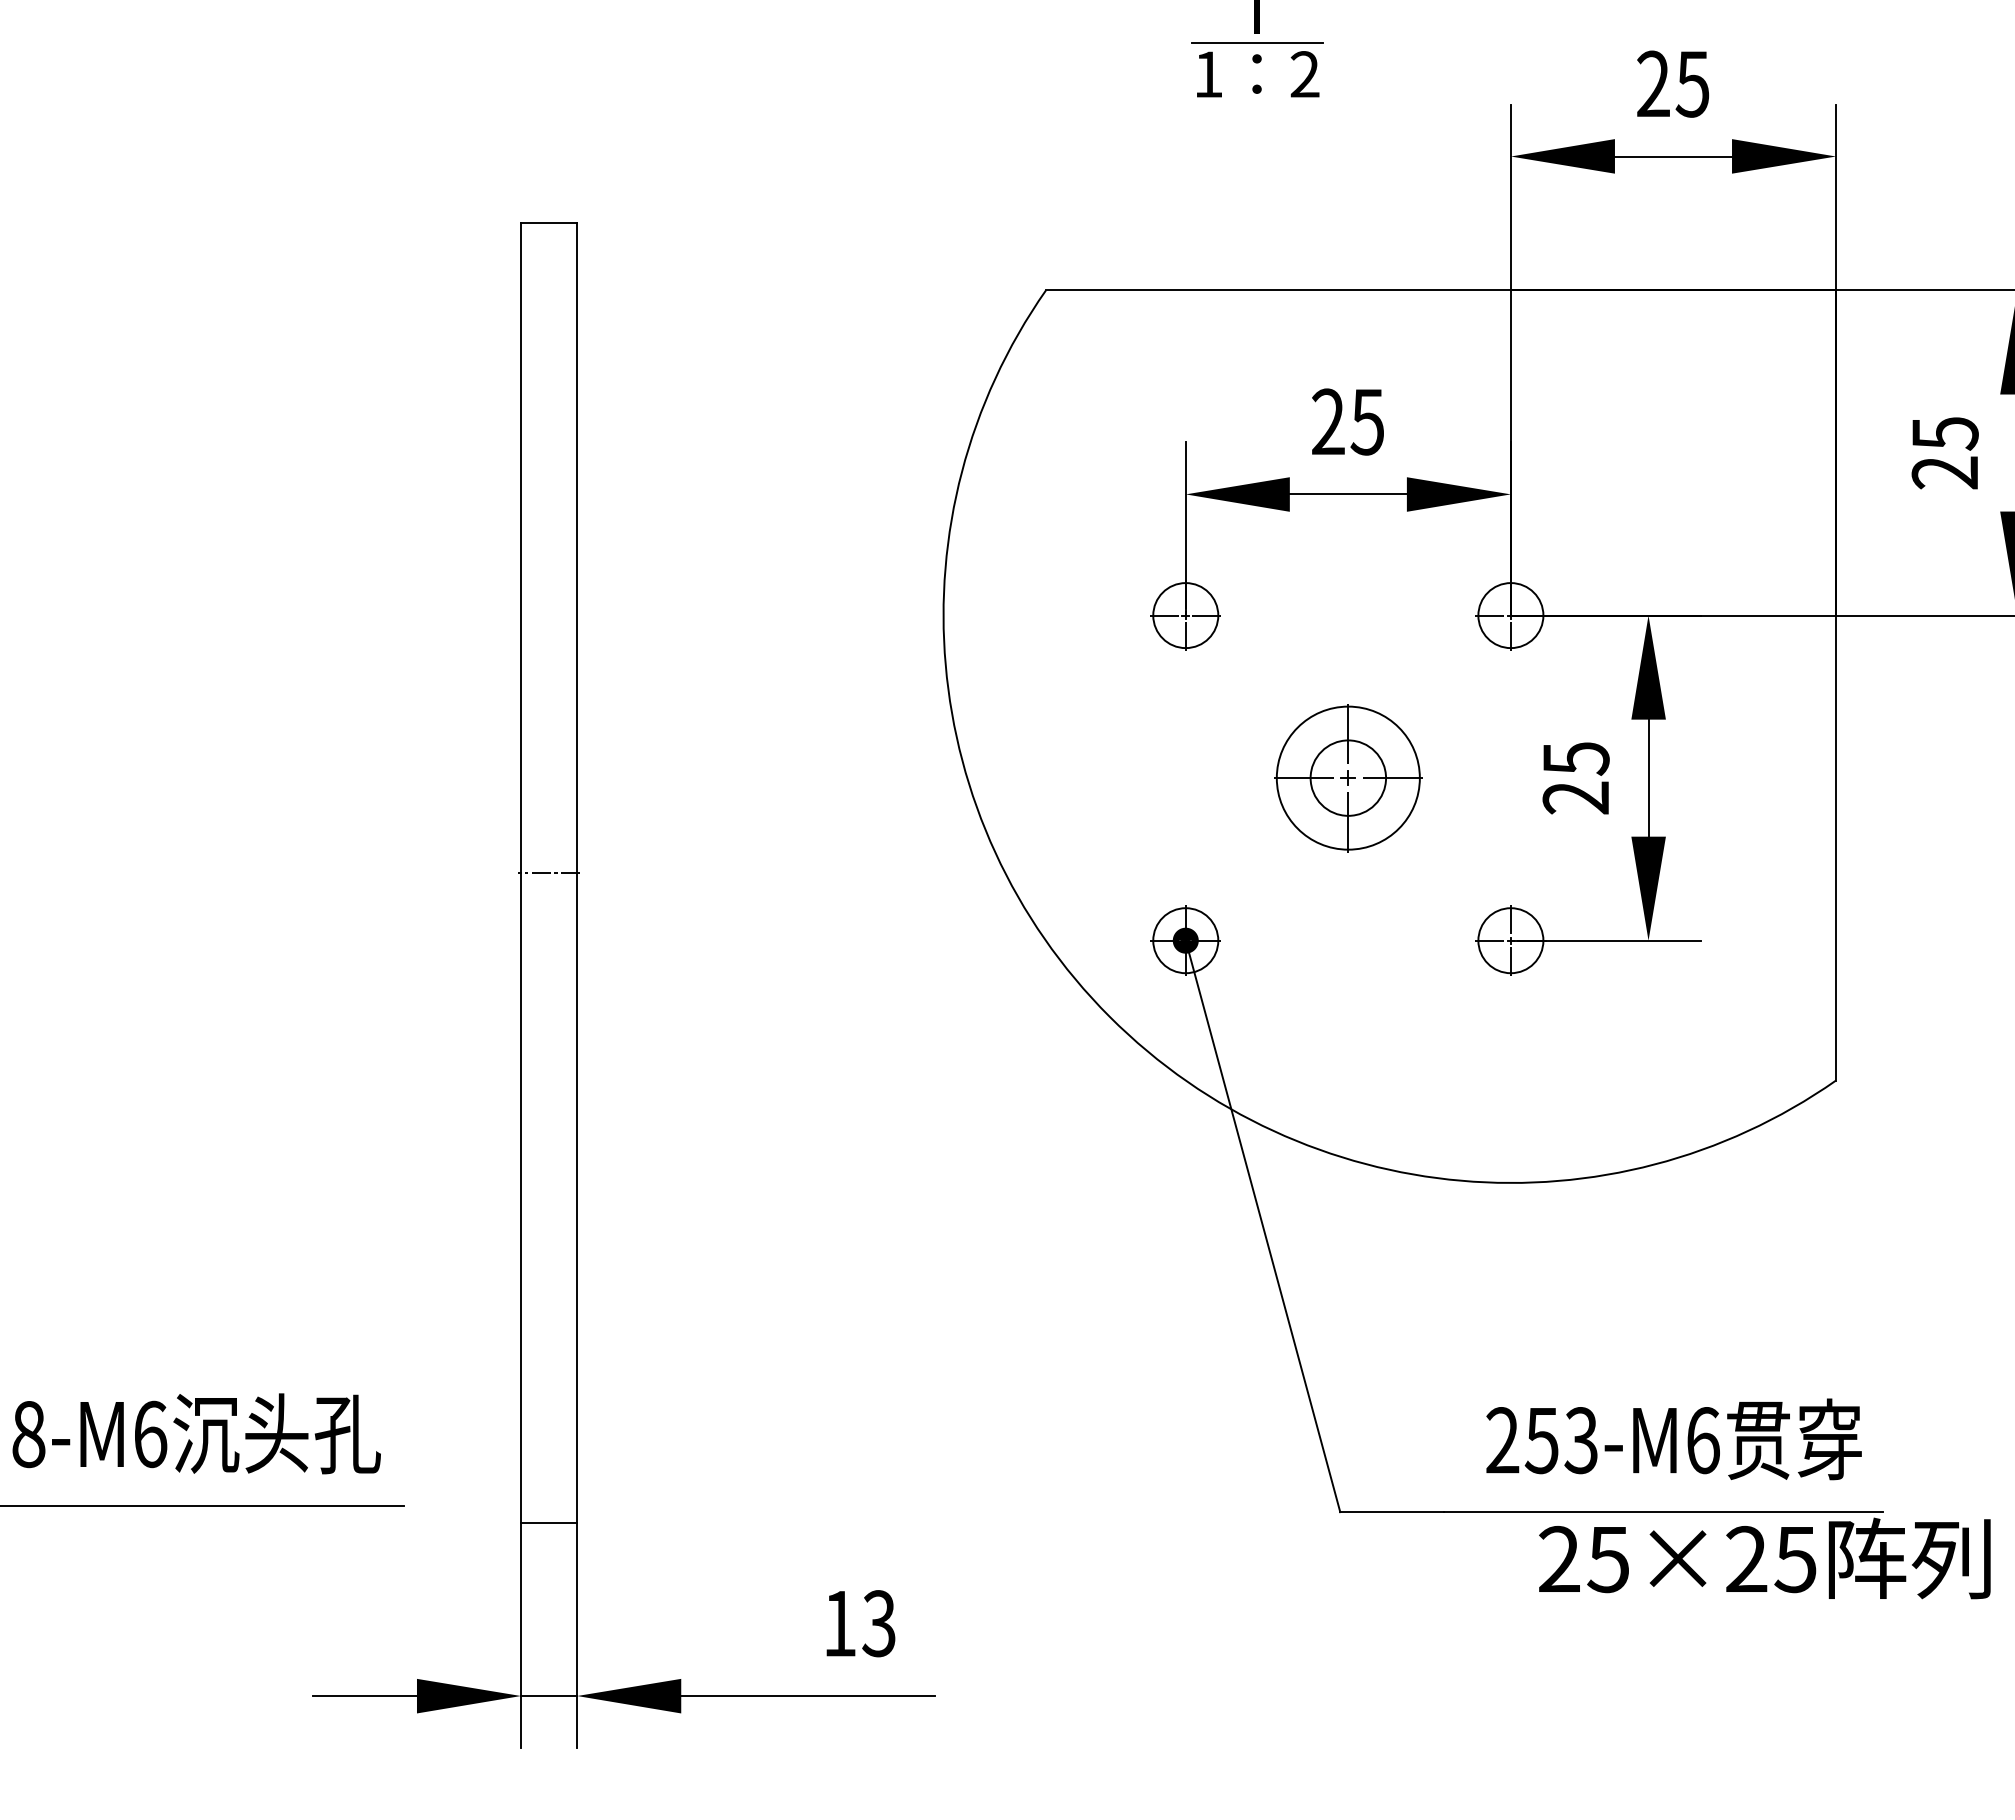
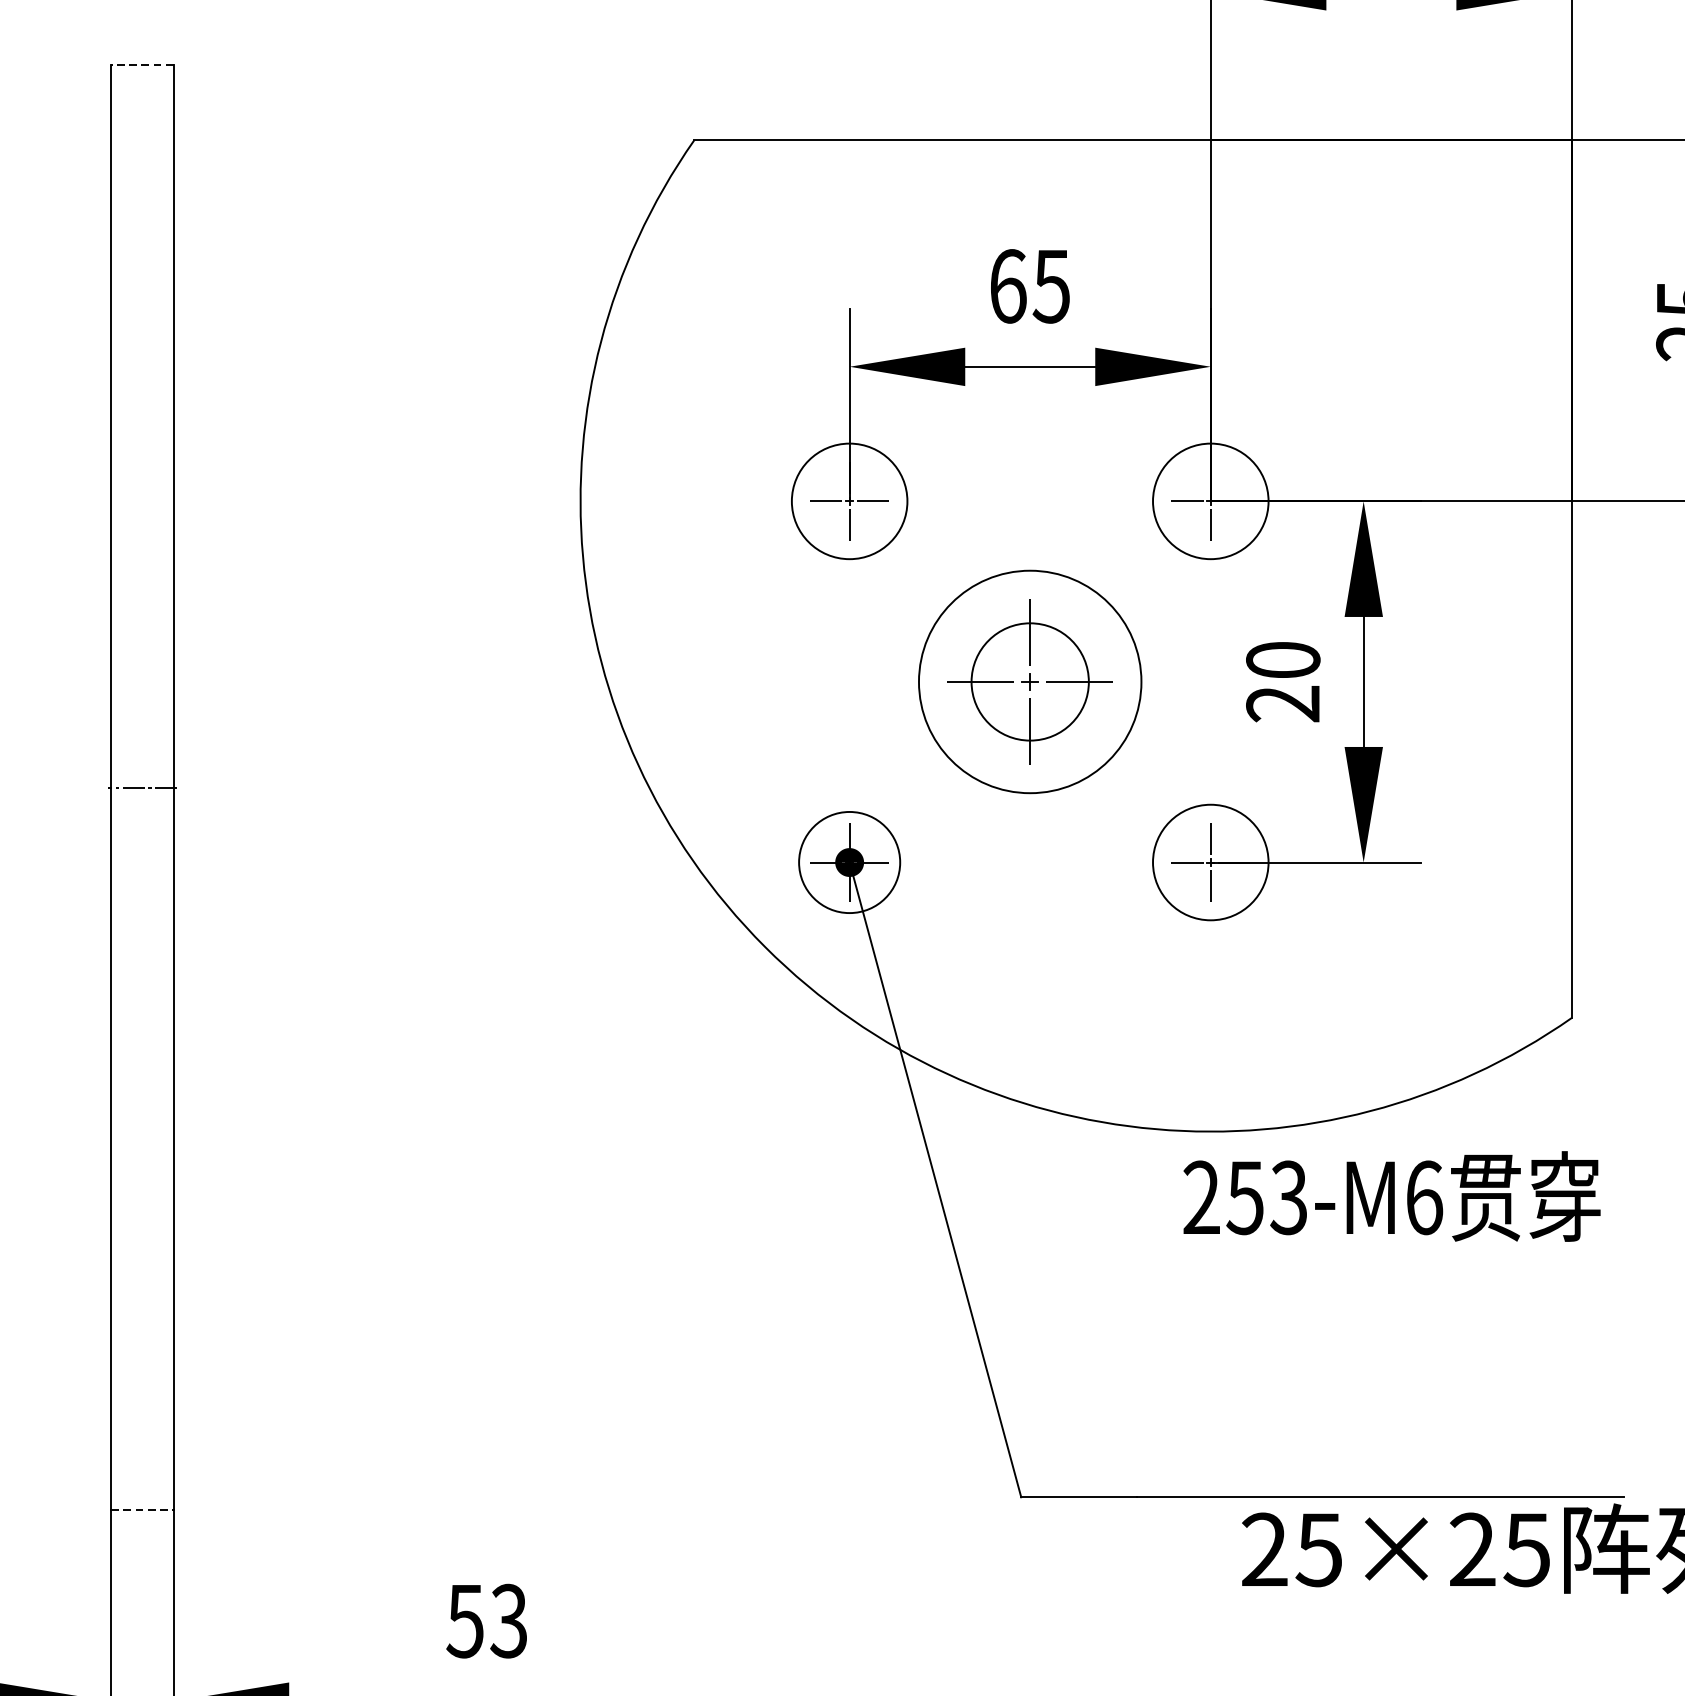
line: (548, 223) -> (141, 65), solid -> dashed
text: (1328, 421) -> (1008, 285), 25 -> 65
circle: (1185, 615) -> (849, 501), size x1.6
circle: (1510, 615) -> (1210, 501), size x1.6
text: (1575, 758) -> (1282, 660), 25 -> 20
circle: (1347, 777) -> (1029, 681), size x1.4
circle: (1348, 777) -> (1030, 681), size x1.4
circle: (1185, 940) -> (849, 862), size x1.4
circle: (1510, 940) -> (1210, 862), size x1.6
text: (1673, 1439) -> (1391, 1196), moved
line: (549, 1523) -> (142, 1509), solid -> dashed
text: (839, 1624) -> (464, 1622), 13 -> 53

